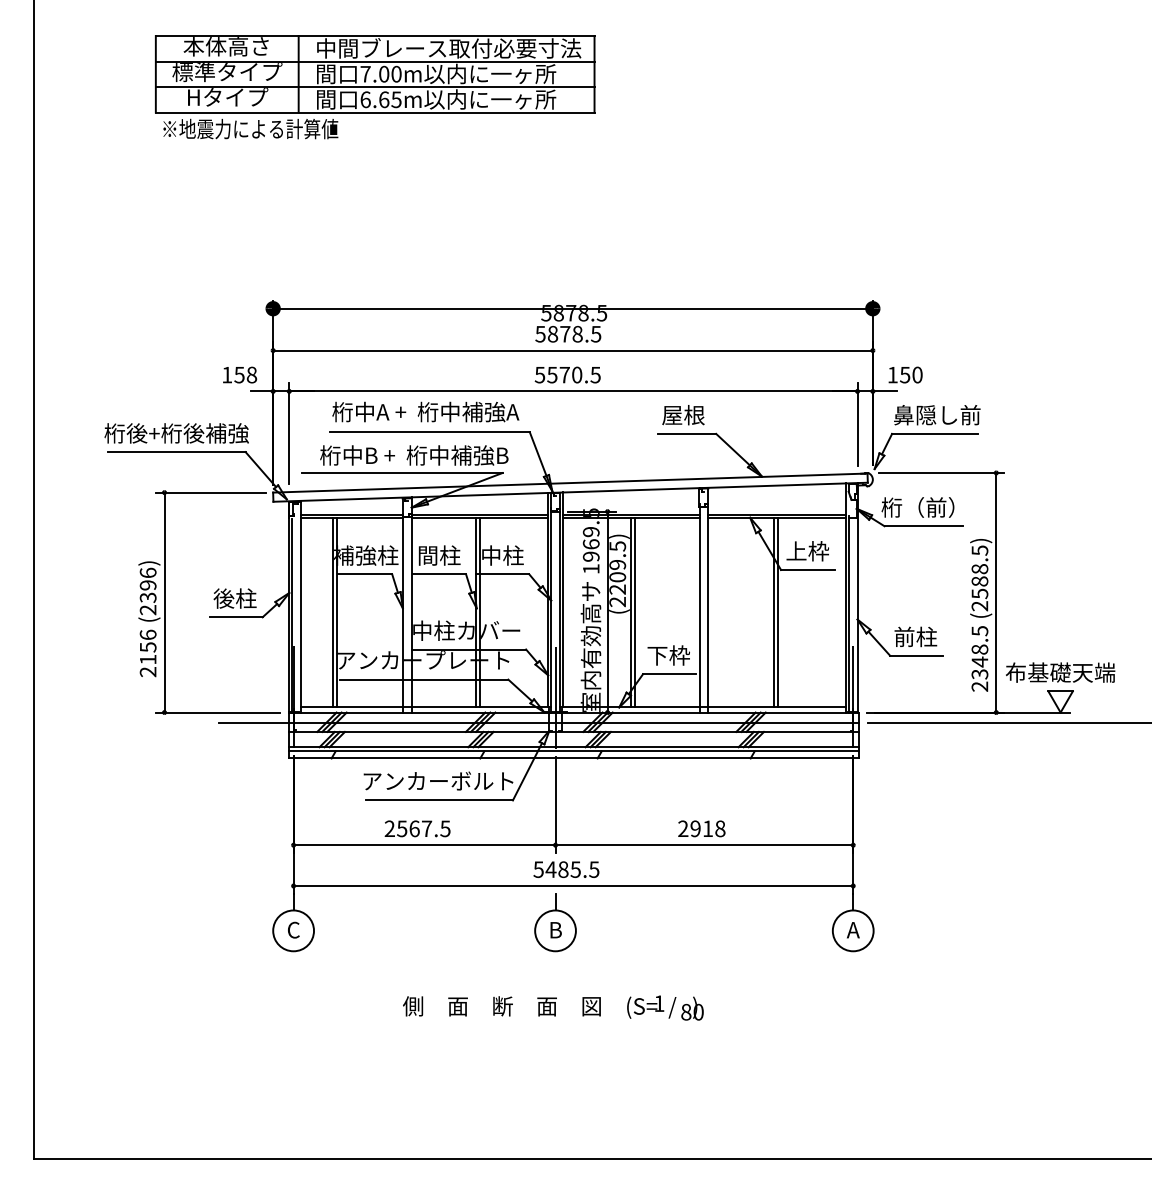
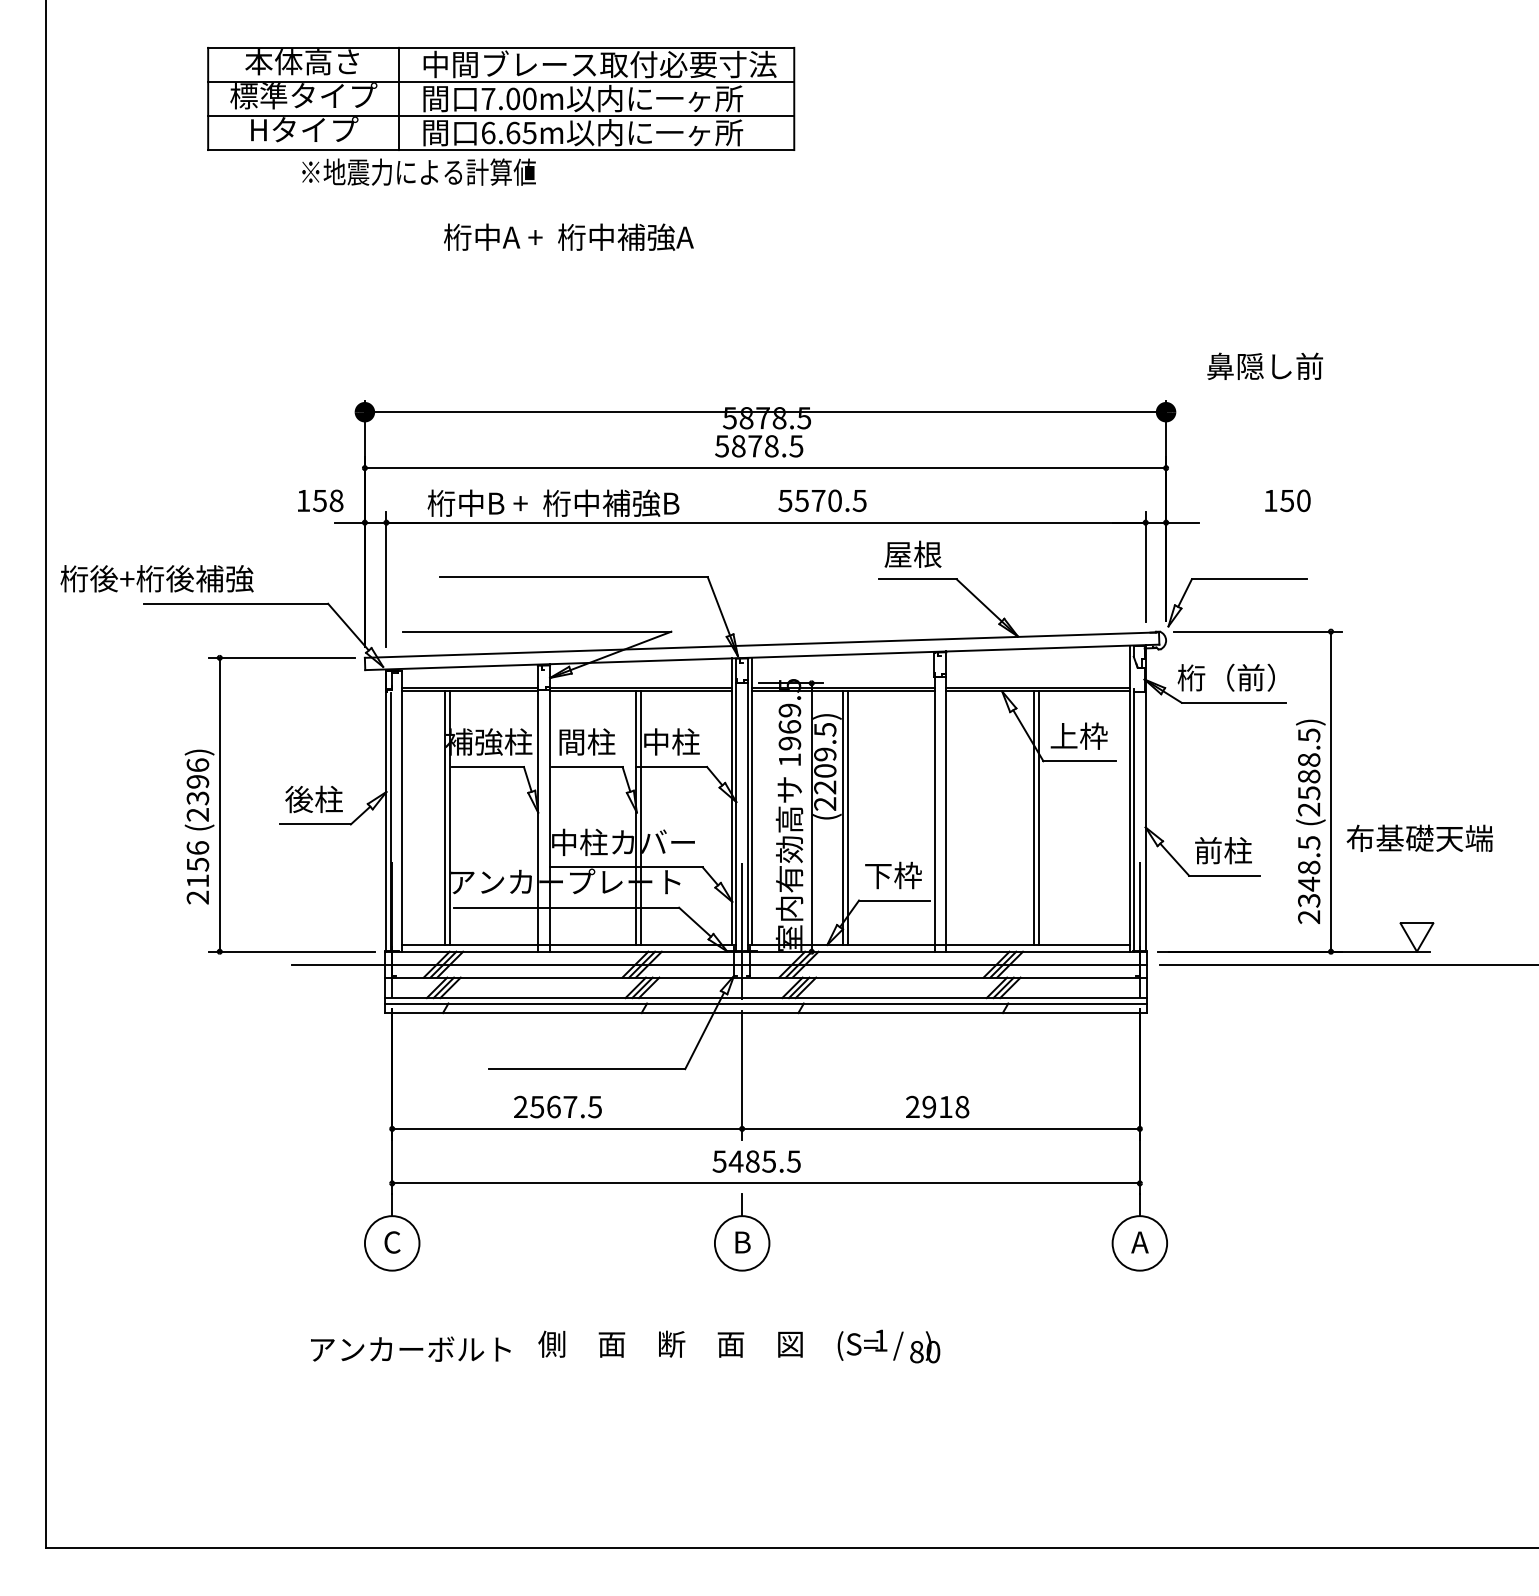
text: (250, 128) -> (418, 171), moved
text: (567, 374) -> (822, 500), moved
text: (905, 374) -> (1287, 500), moved
text: (425, 411) -> (568, 236), moved
text: (936, 414) -> (1264, 365), moved
text: (176, 433) -> (156, 578), moved
text: (414, 454) -> (553, 502), moved
text: (1060, 671) -> (1419, 837), moved
text: (438, 780) -> (410, 1348), moved

